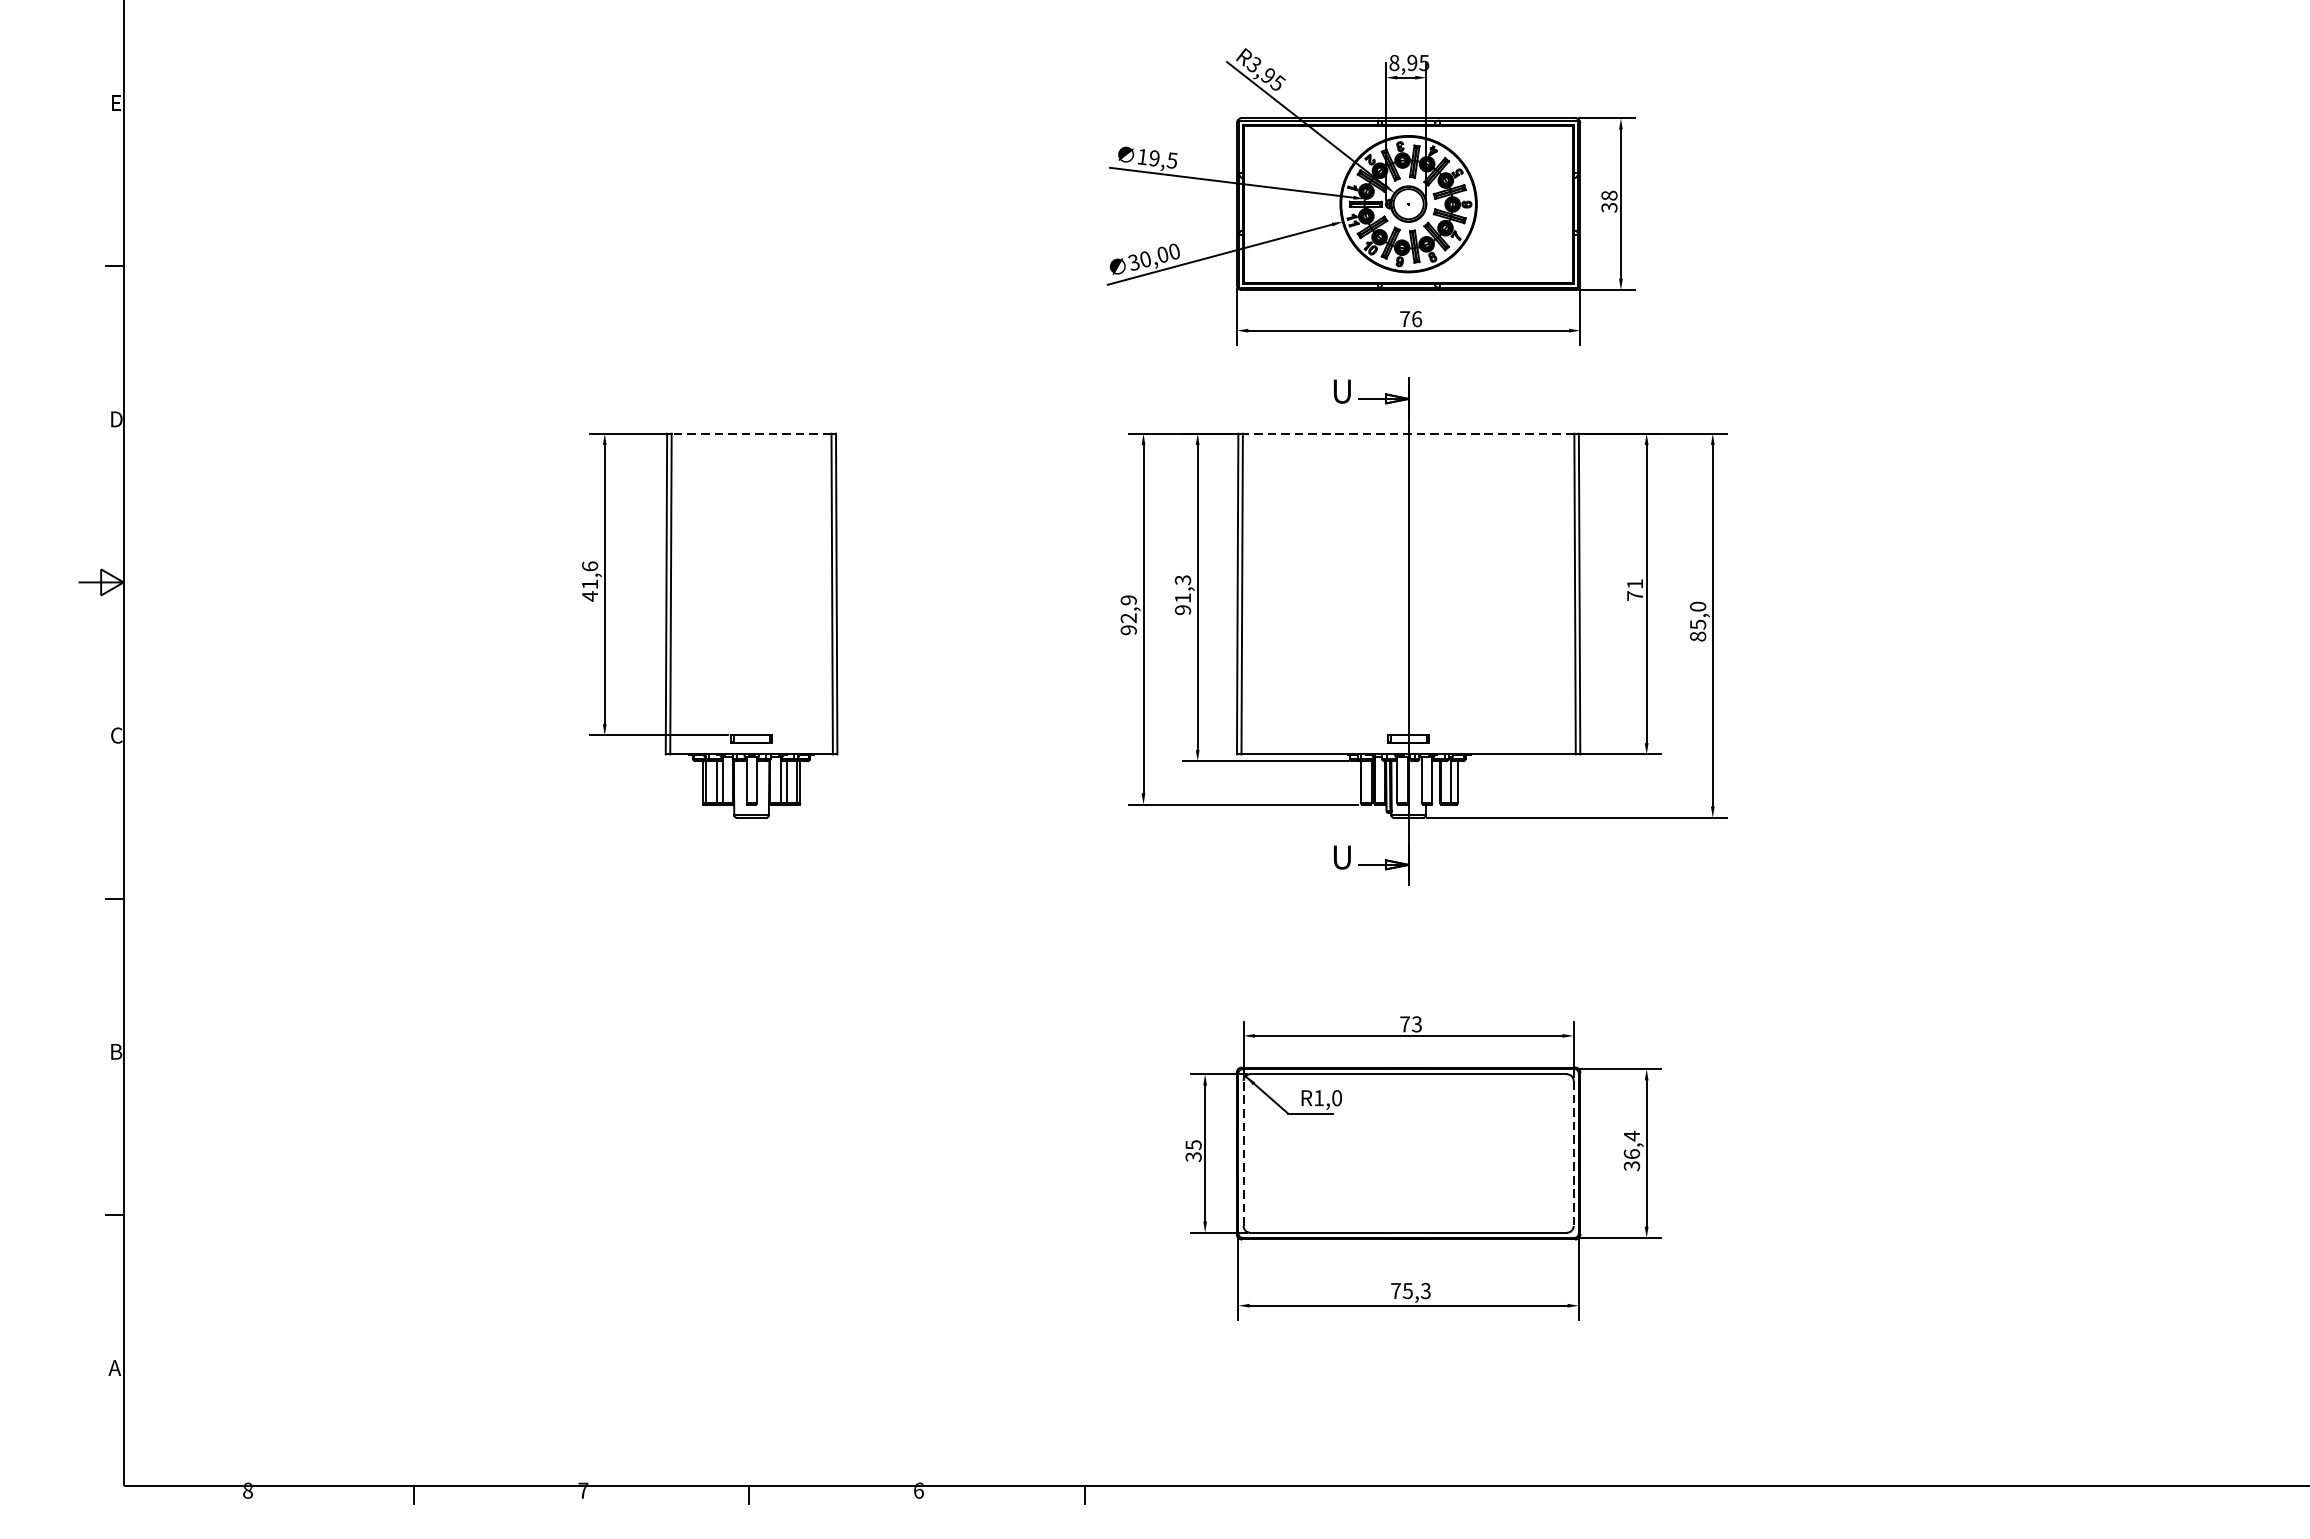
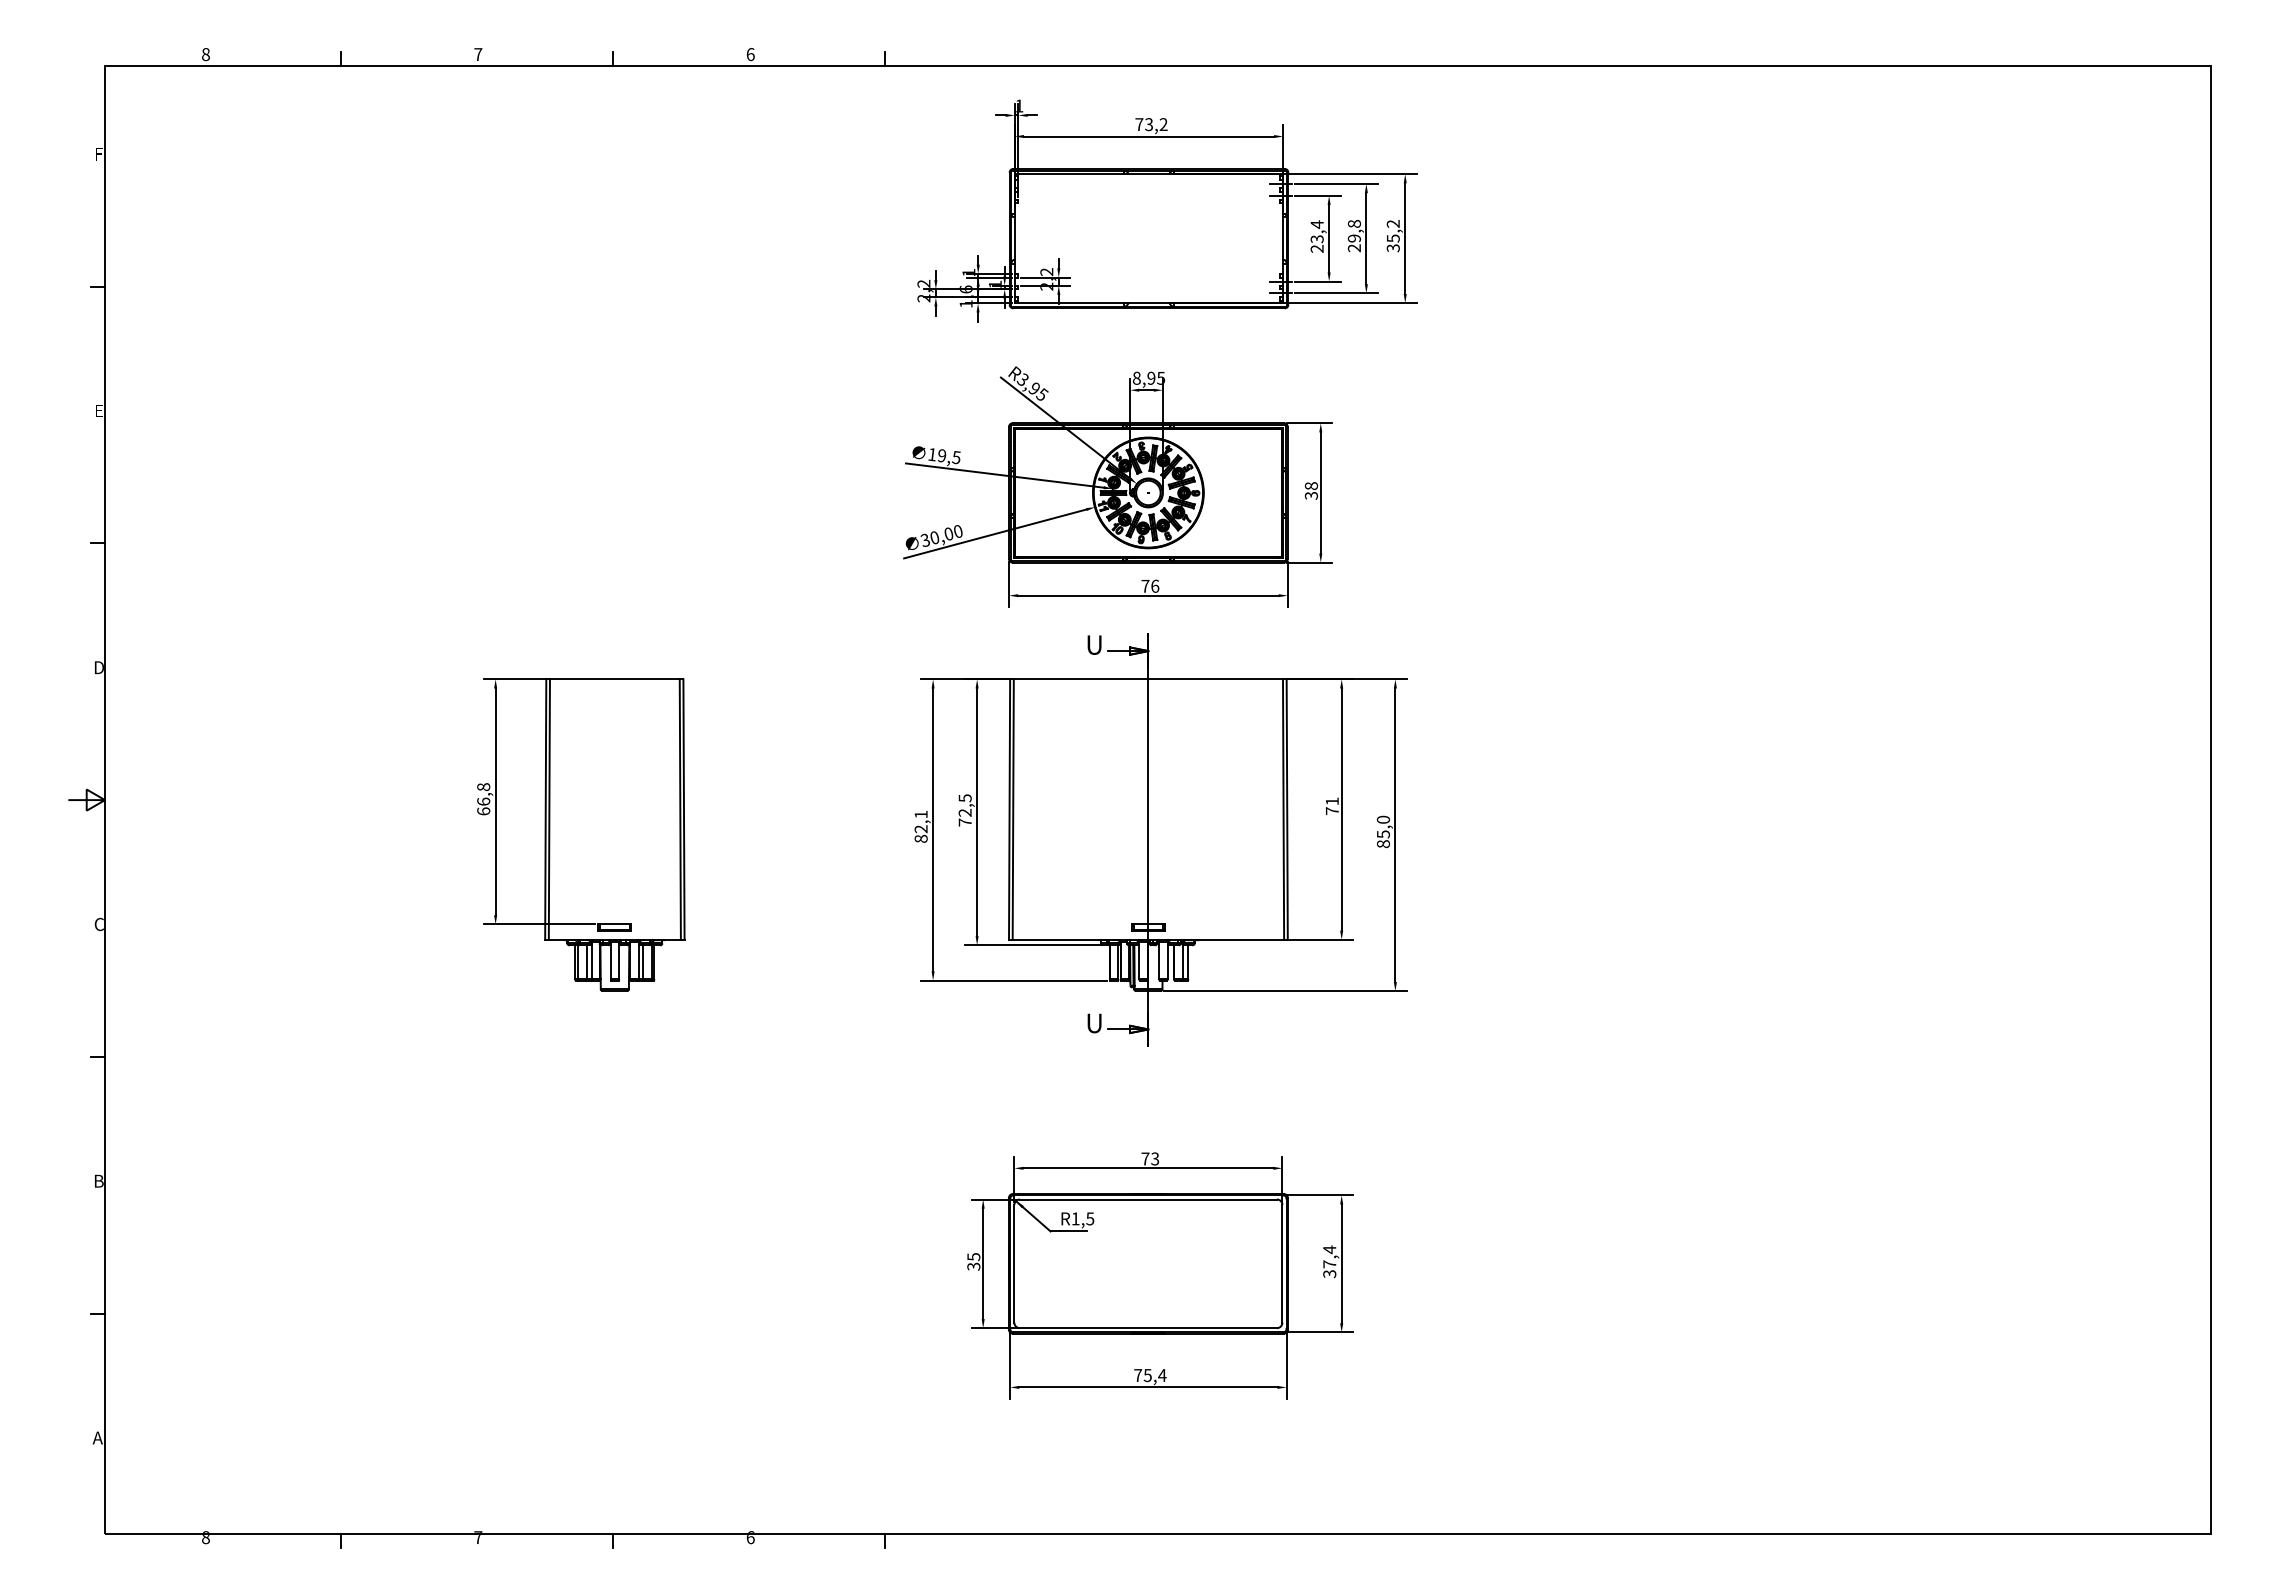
line: (751, 433) -> (614, 679), dashed -> solid
line: (1408, 433) -> (1148, 679), dashed -> solid
text: (589, 581) -> (483, 799), 41,6 -> 66,8
text: (1182, 595) -> (964, 810), 91,3 -> 72,5
text: (1127, 614) -> (920, 826), 92,9 -> 82,1
text: (1337, 1097) -> (1090, 1218), R1,0 -> R1,5
line: (1243, 1153) -> (1014, 1263), dashed -> solid
line: (1573, 1153) -> (1282, 1263), dashed -> solid
text: (1631, 1154) -> (1329, 1264), 36,4 -> 37,4
text: (1425, 1291) -> (1162, 1375), 75,3 -> 75,4

